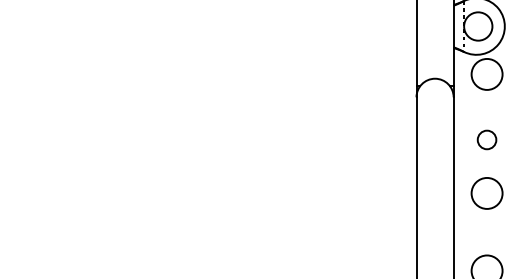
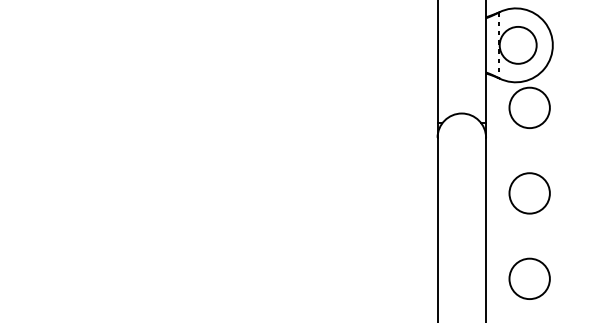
circle: (486, 139) -> (528, 192), size x1.67
circle: (486, 193) -> (528, 278), moved

